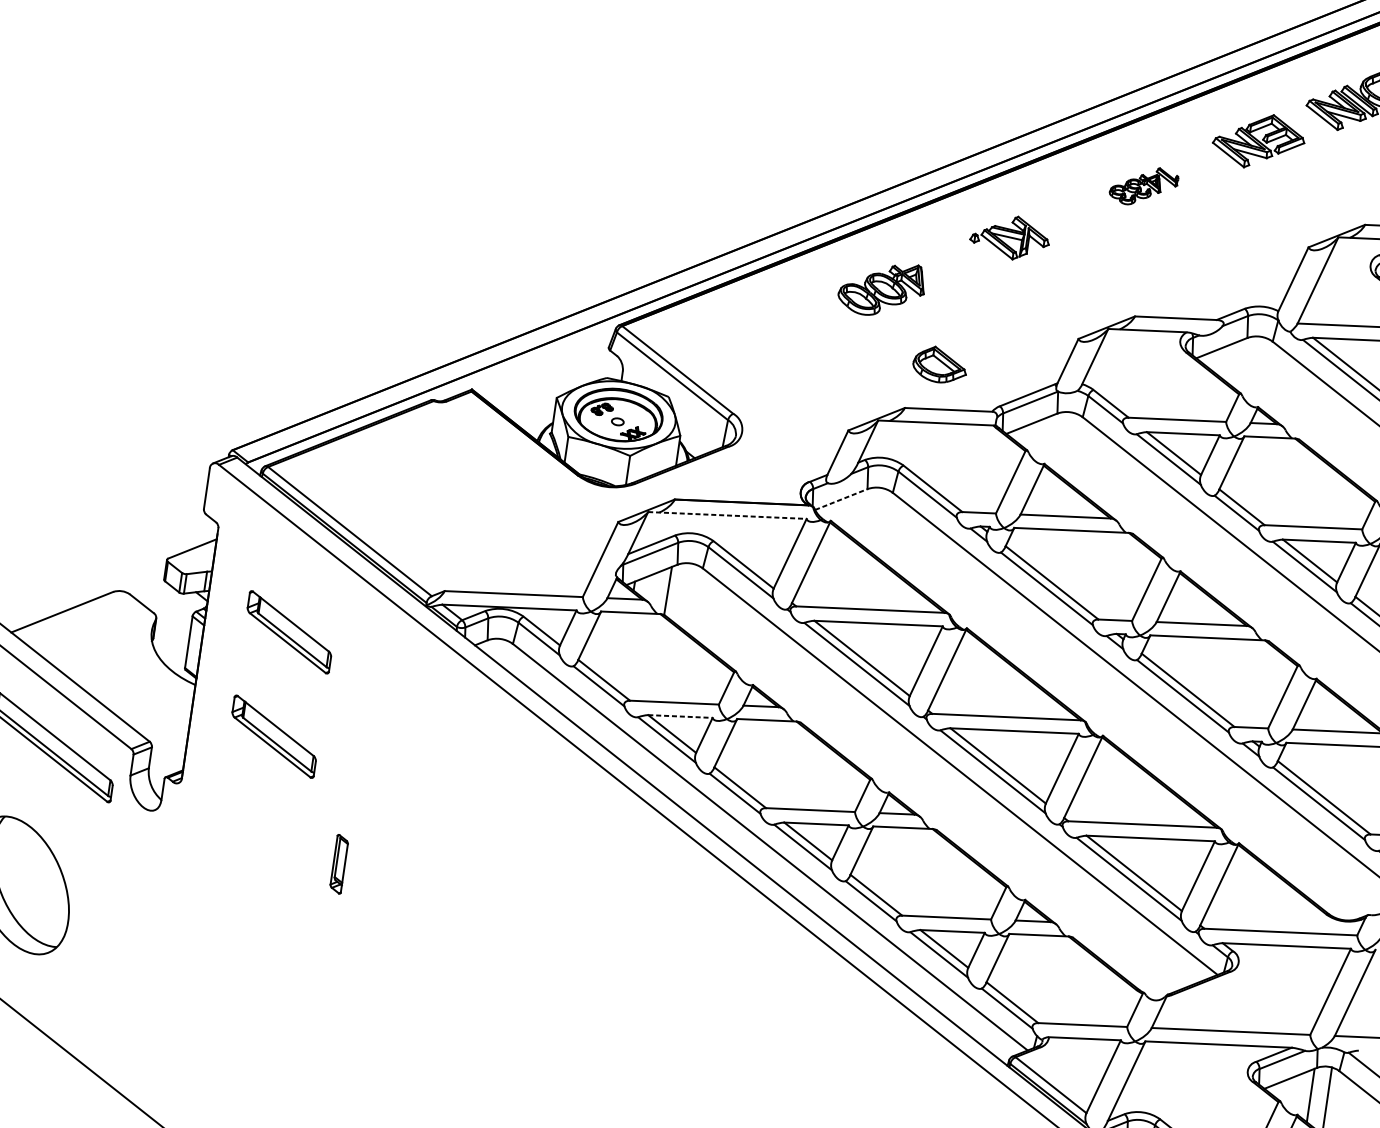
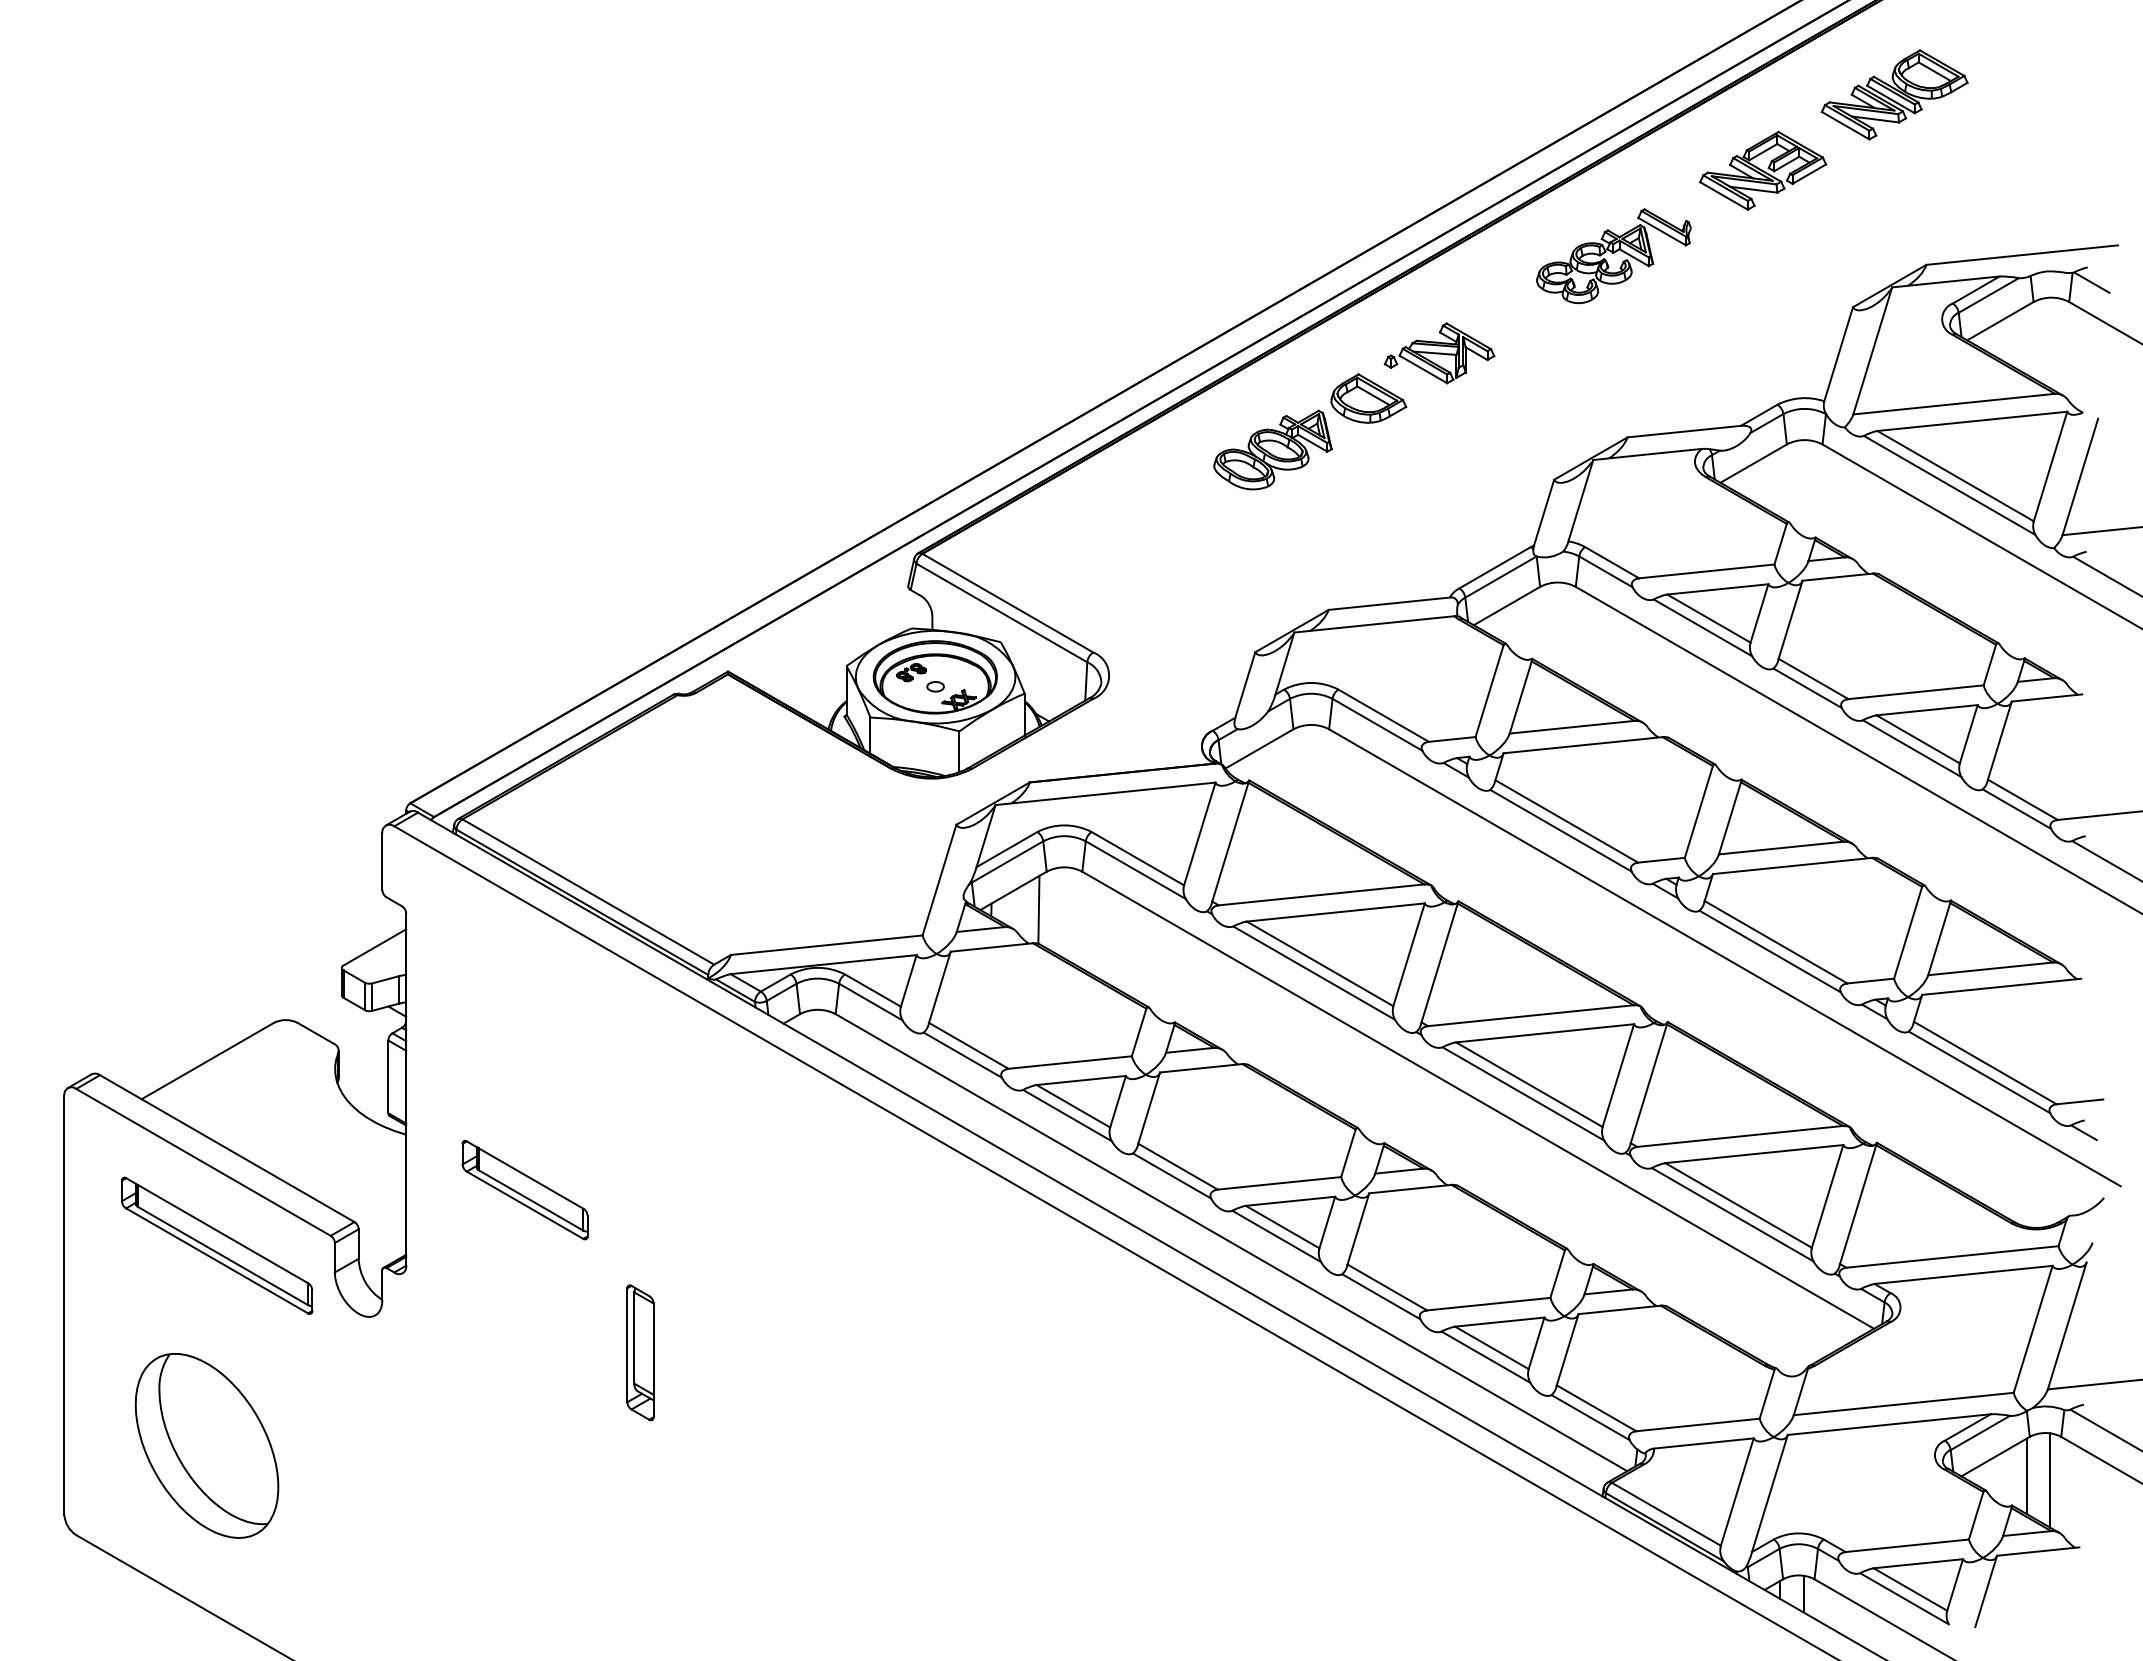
part: (1143, 186) -> (1613, 256), size x1.67
part: (940, 364) -> (1368, 398), moved
line: (841, 499) -> (1259, 748), dashed -> solid
line: (727, 515) -> (1105, 793), dashed -> solid
part: (288, 632) -> (524, 1043), removed
line: (680, 716) -> (1081, 1080), dashed -> solid
part: (339, 864) -> (640, 1352), size x1.67

